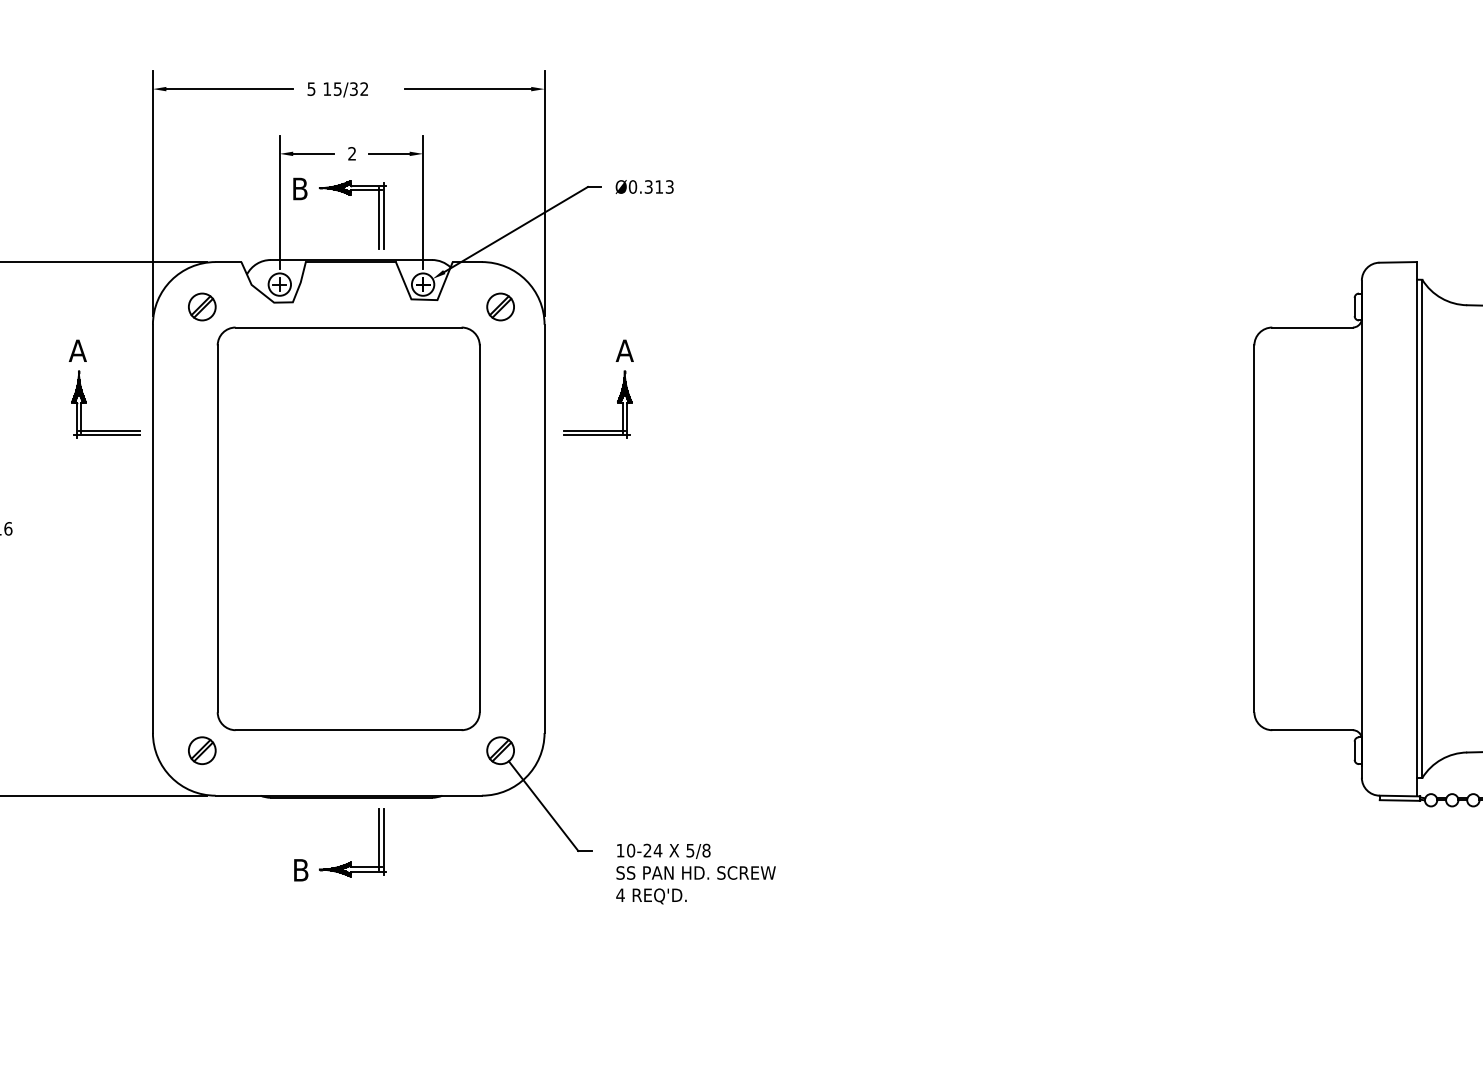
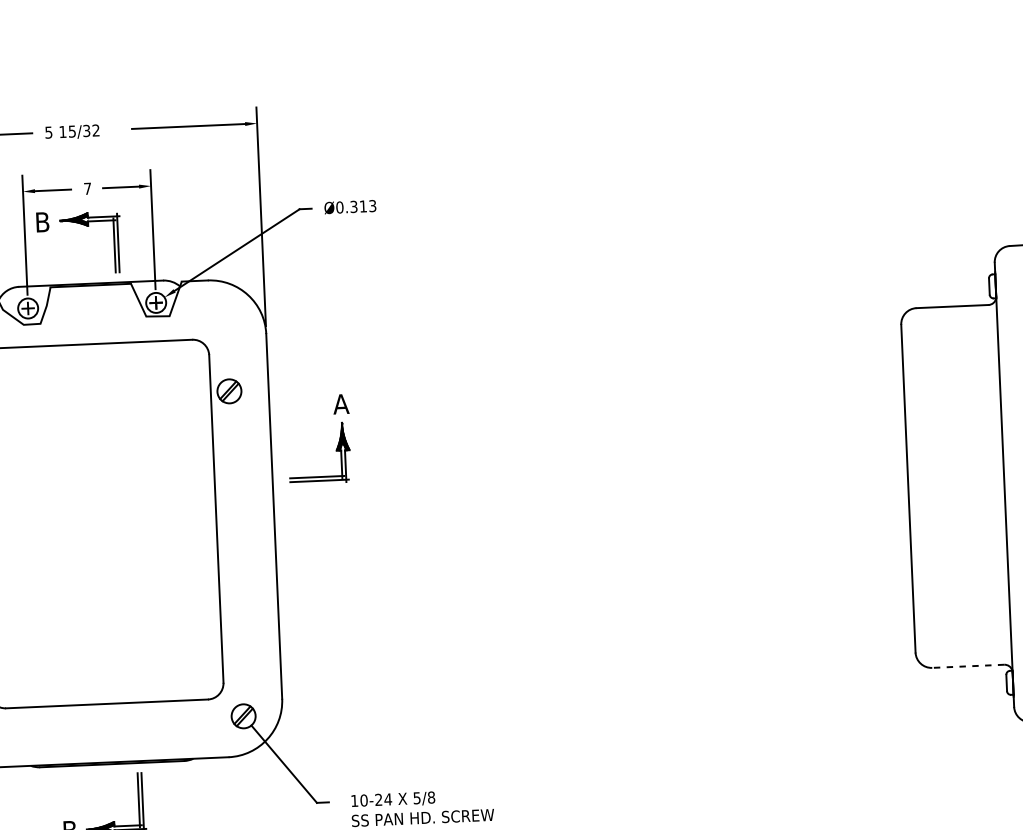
text: (352, 153) -> (87, 188), 2 -> 7
part: (500, 306) -> (229, 390), moved
part: (619, 394) -> (338, 443), moved
line: (1312, 730) -> (968, 666), solid -> dashed

